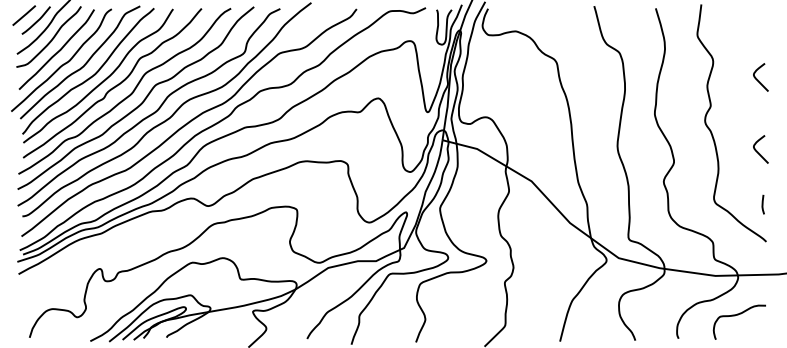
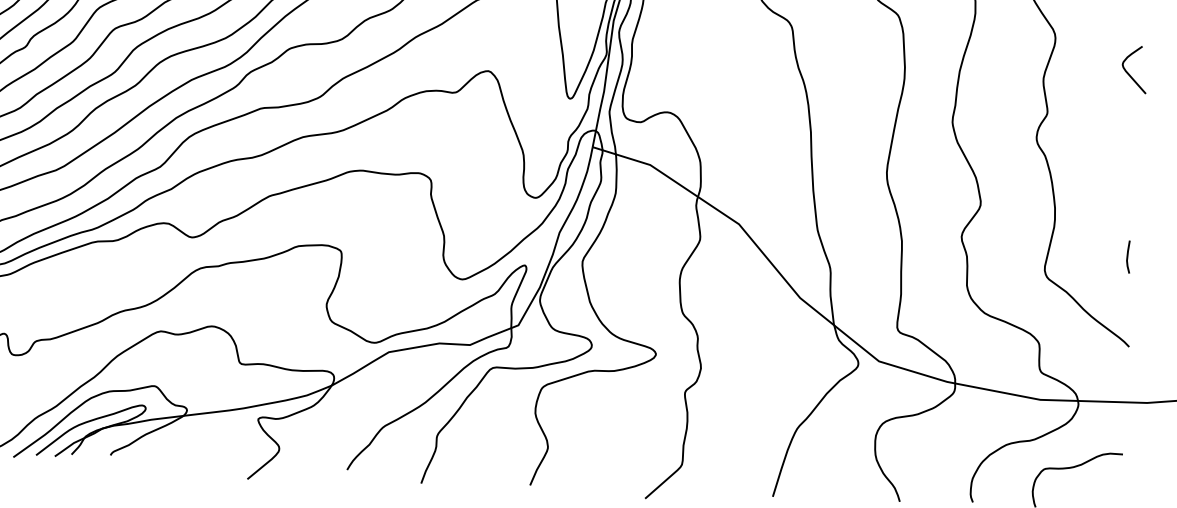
curve: (758, 151) -> (1123, 194), removed
line: (762, 204) -> (1127, 256), moved

